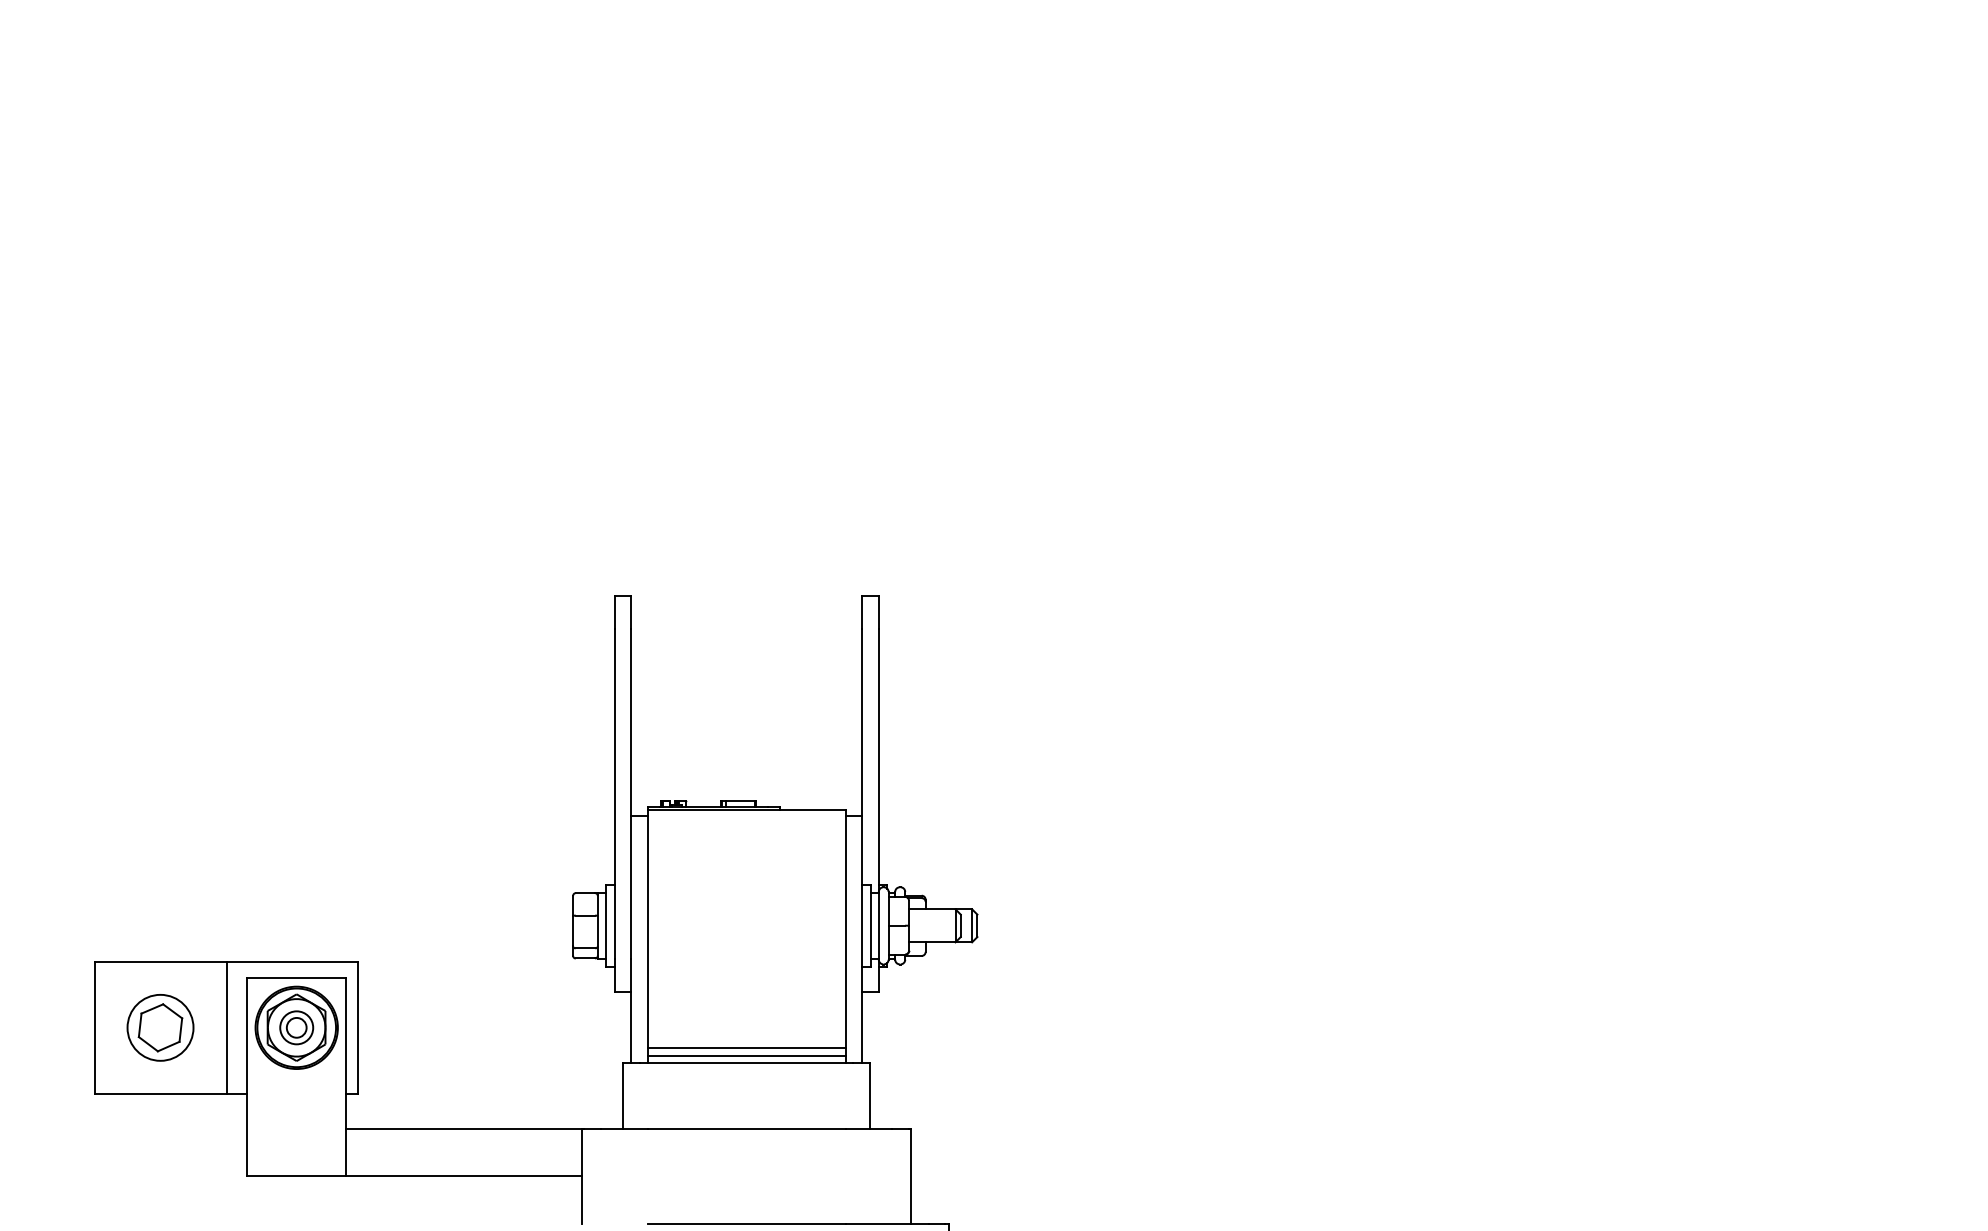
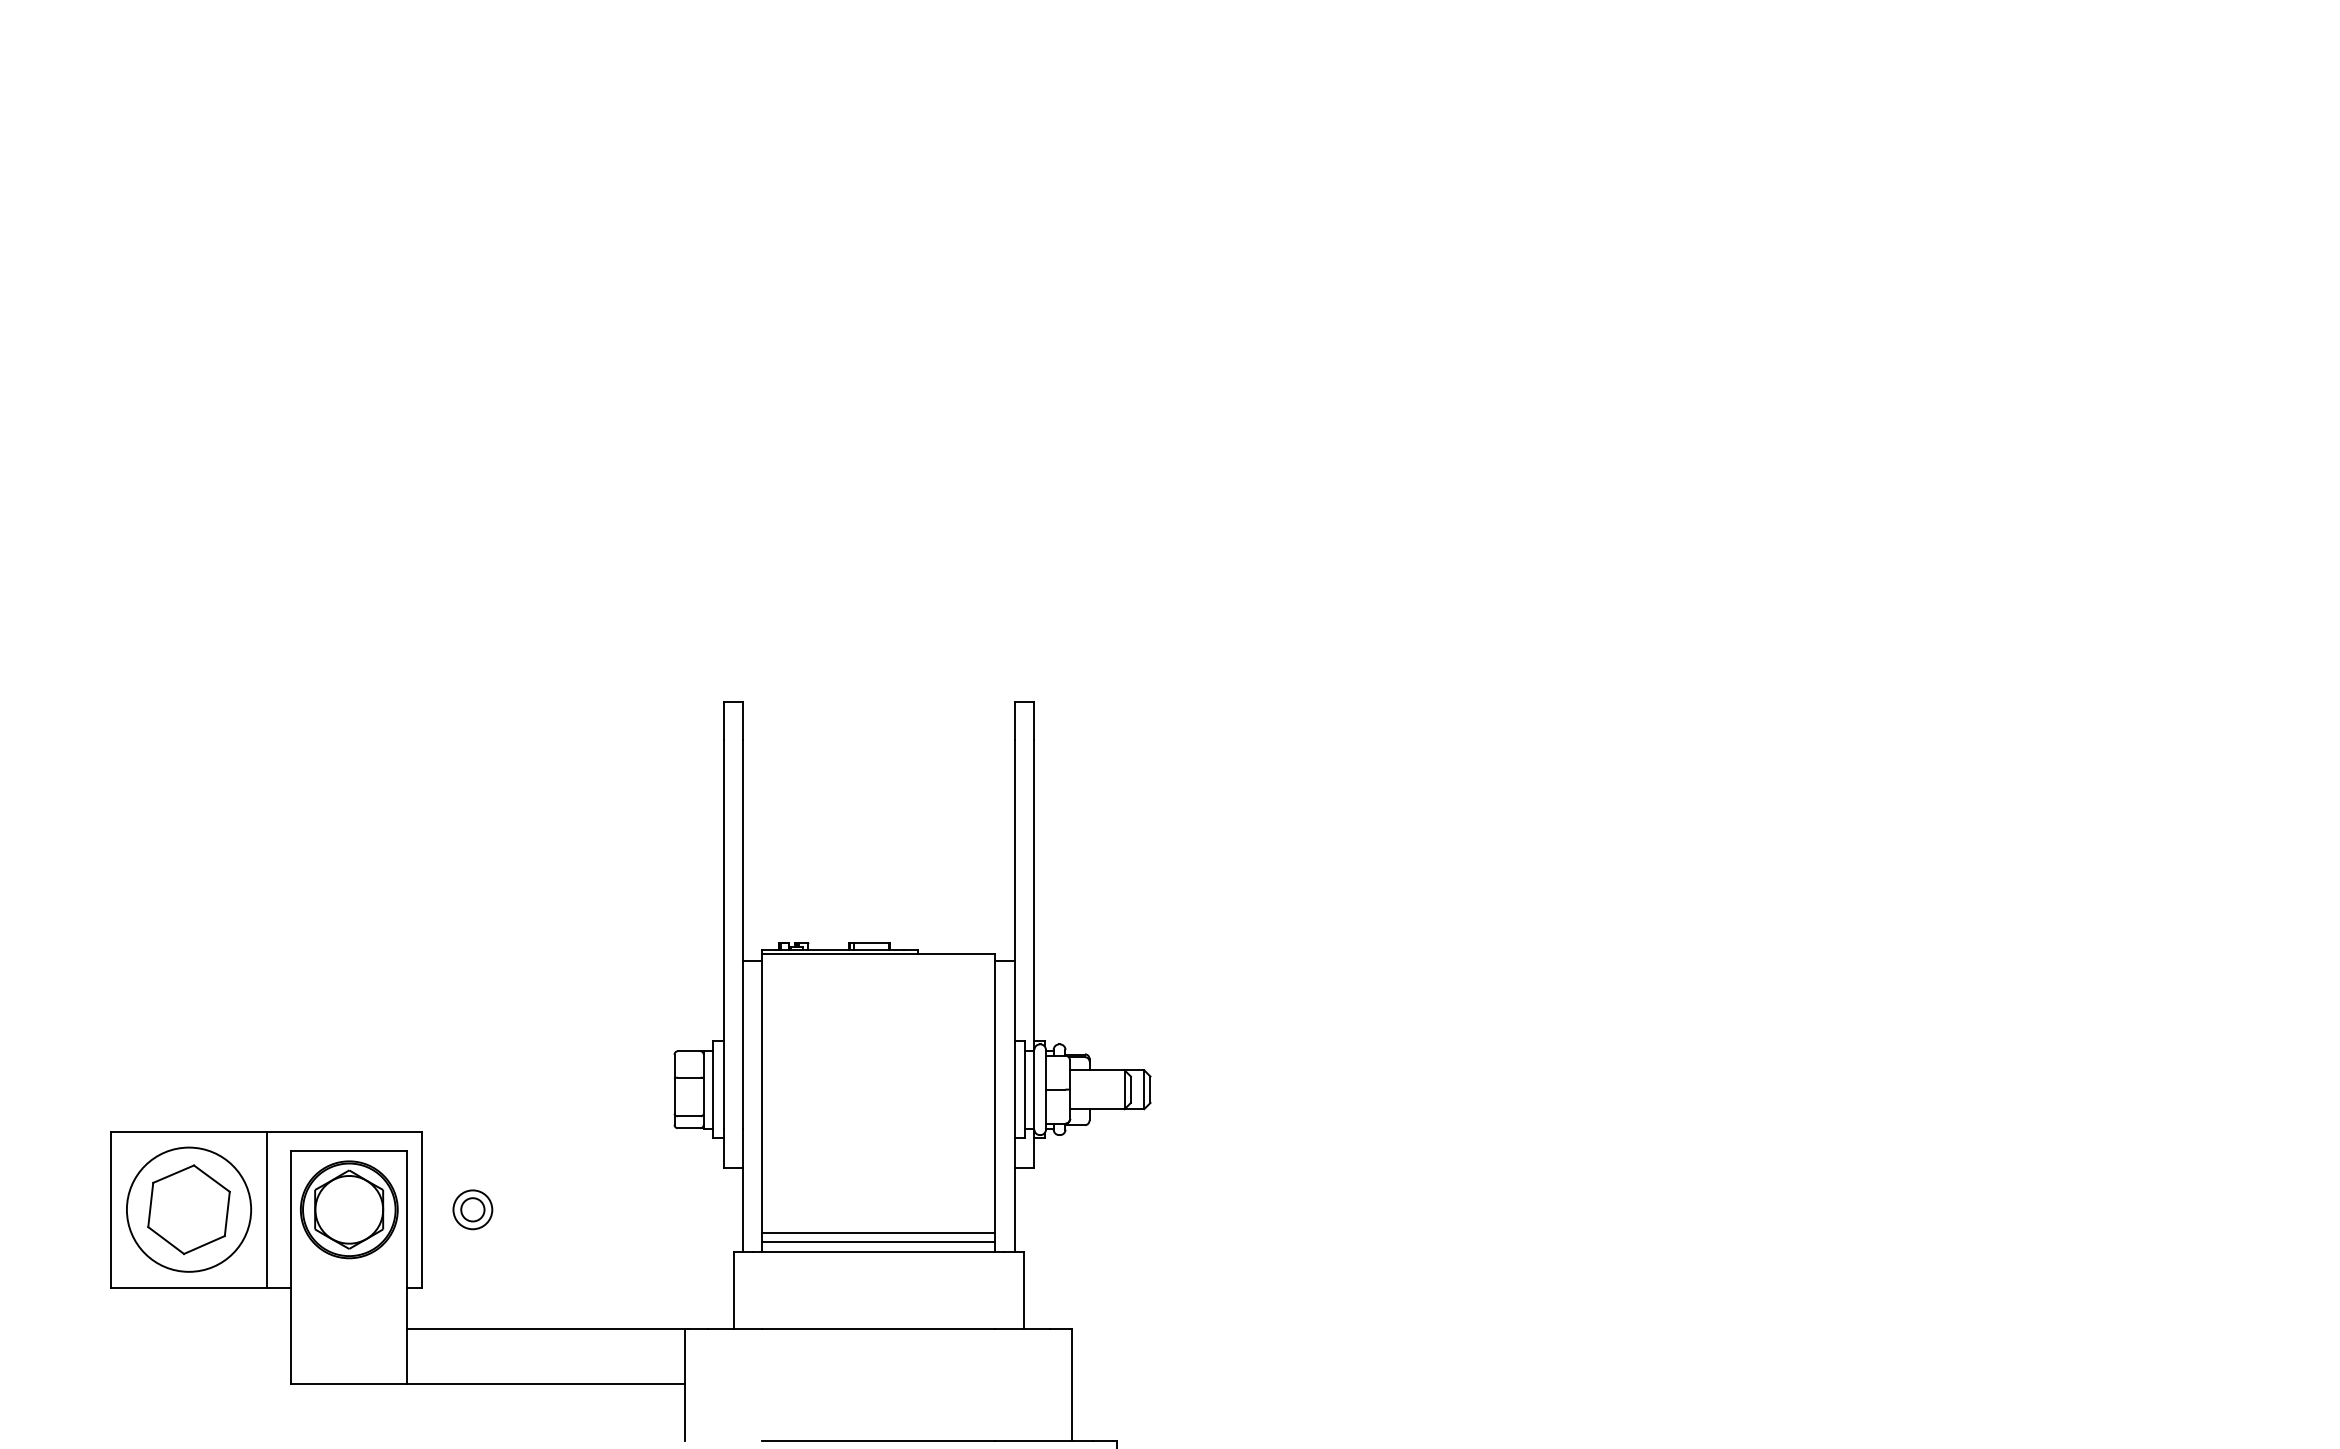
part: (160, 1027) -> (188, 1209), size x1.6
part: (296, 1027) -> (472, 1209), moved

